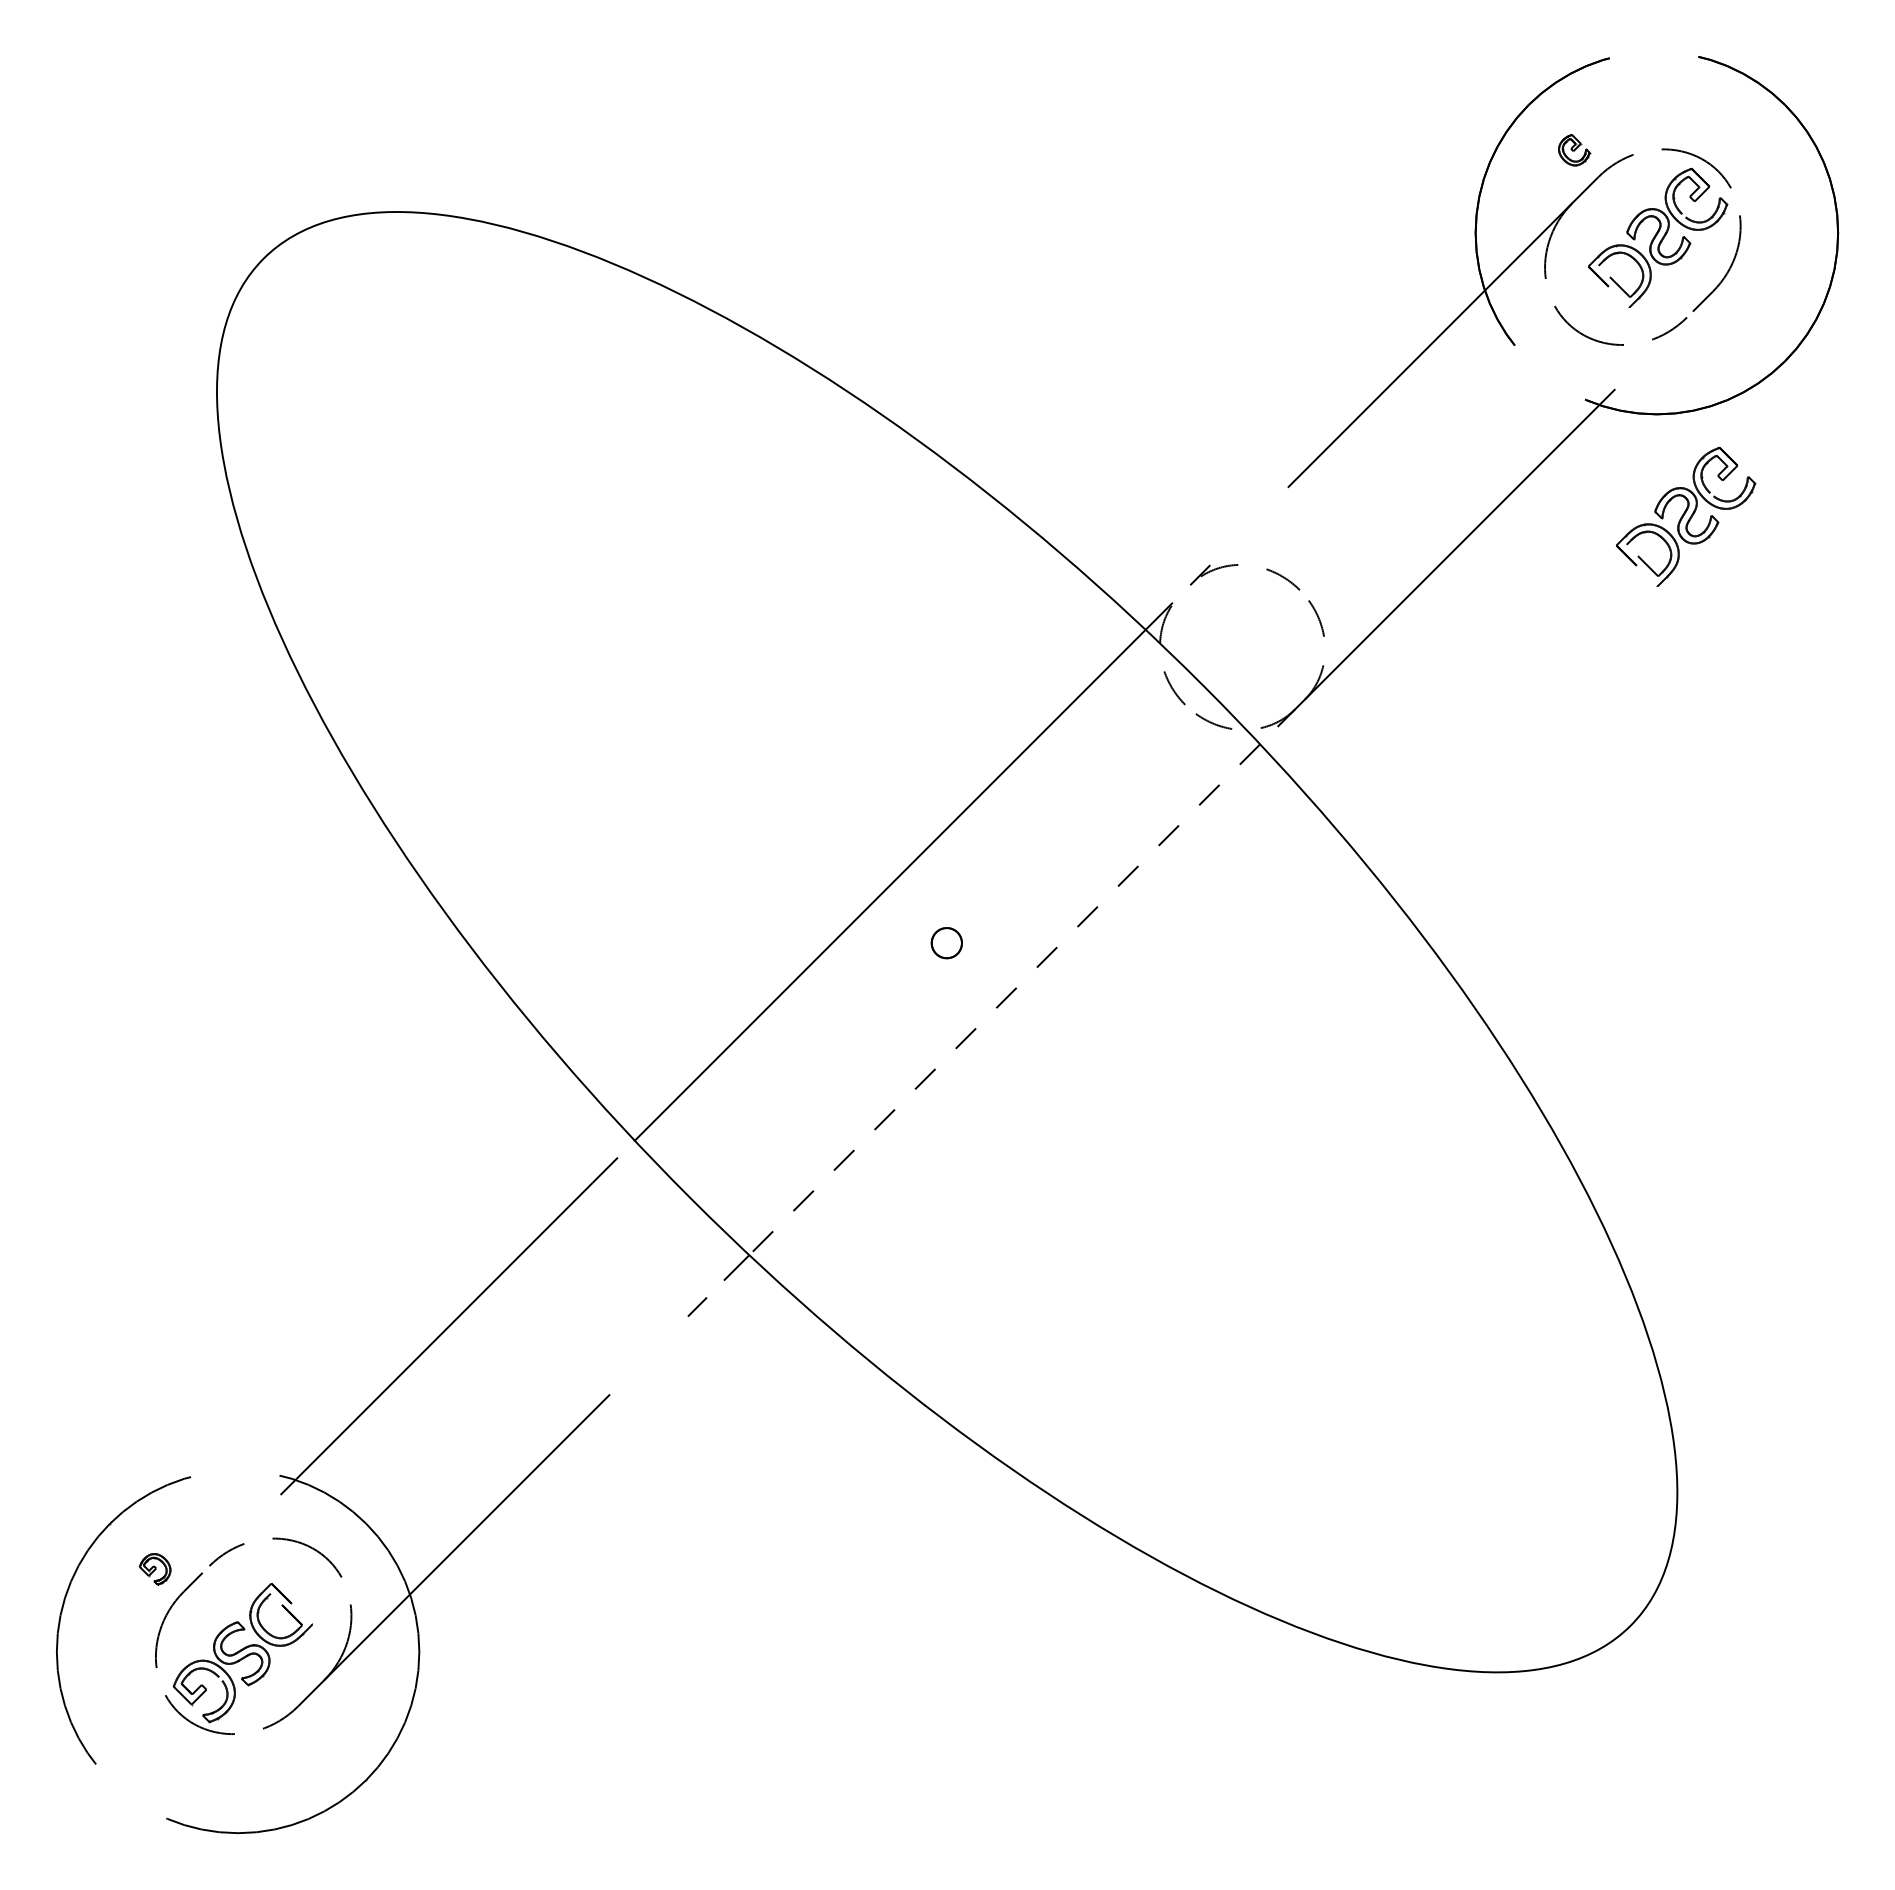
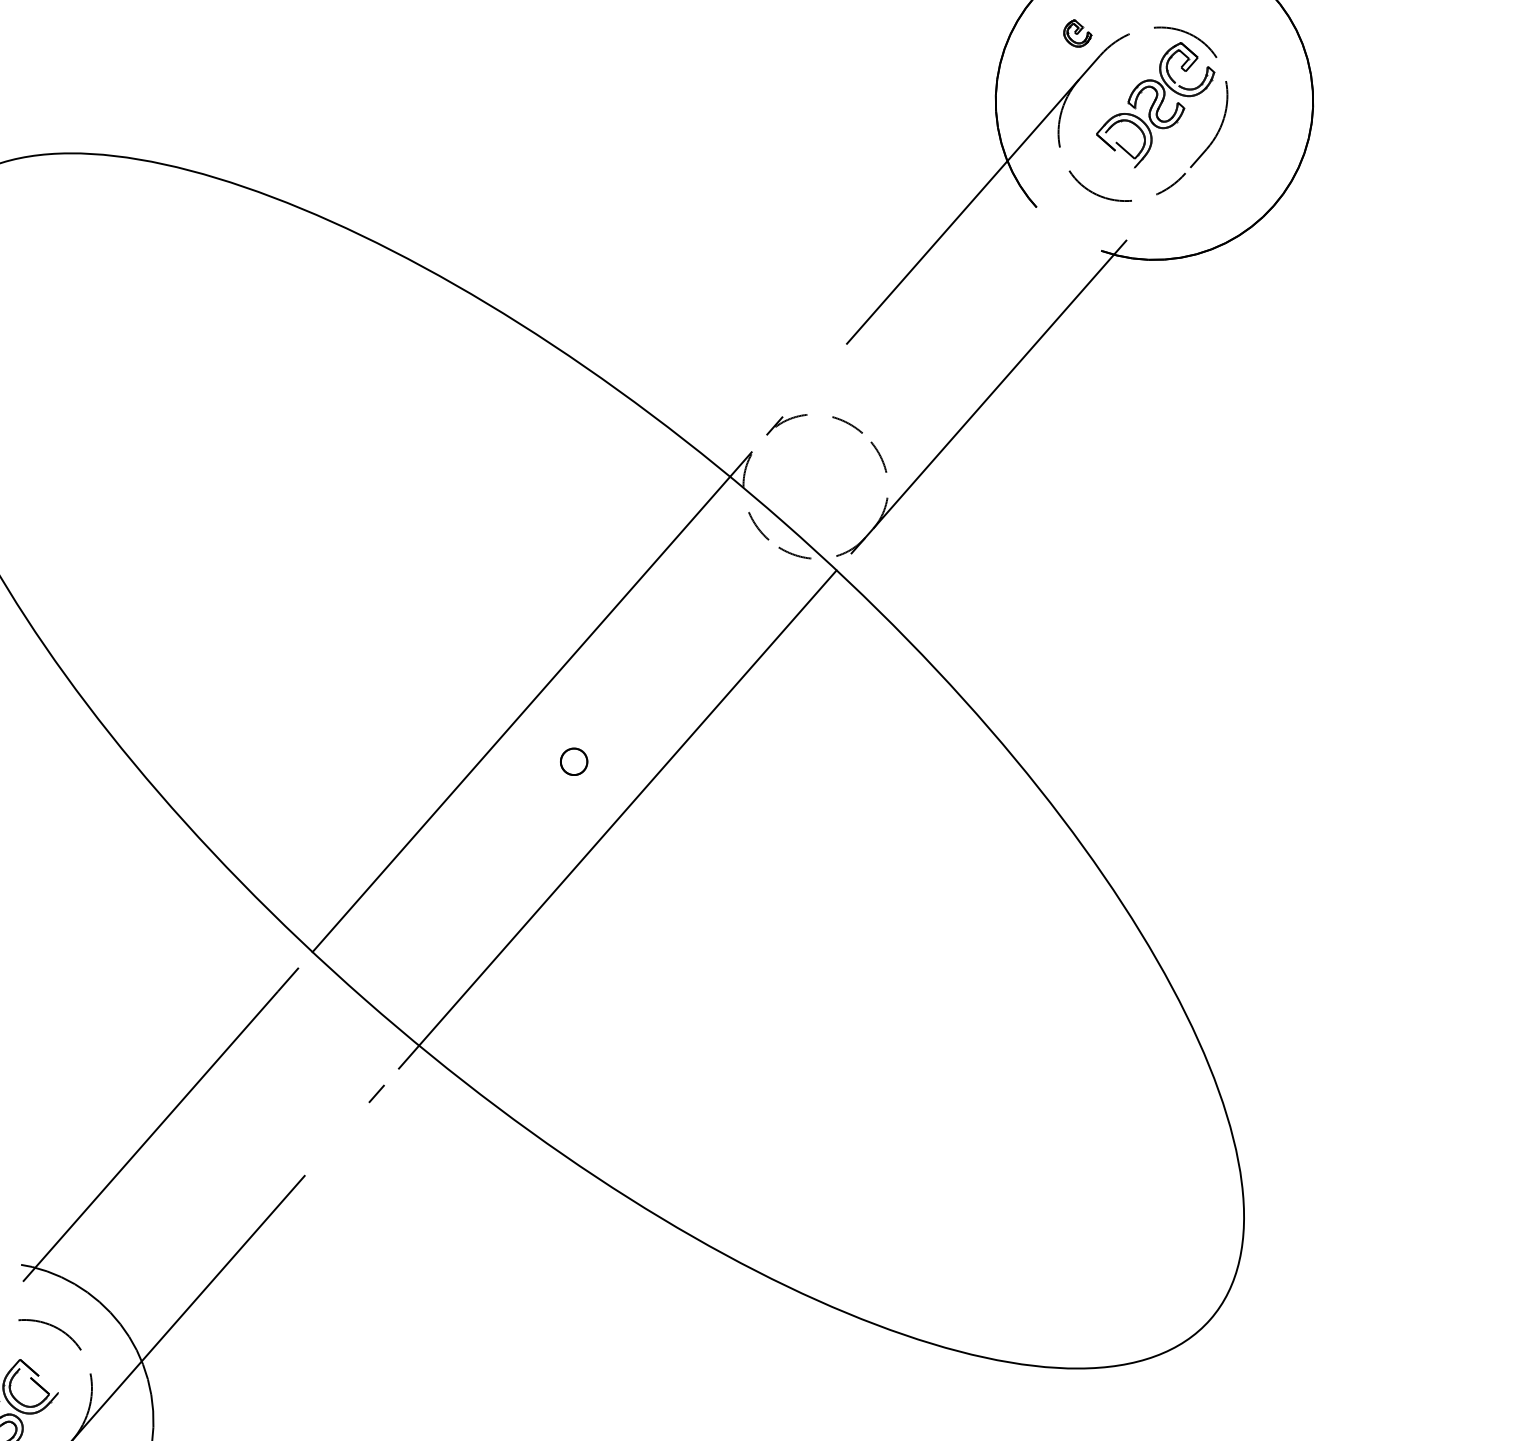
part: (1686, 516) -> (1196, 347), removed
line: (1004, 1000) -> (627, 808), dashed -> solid

